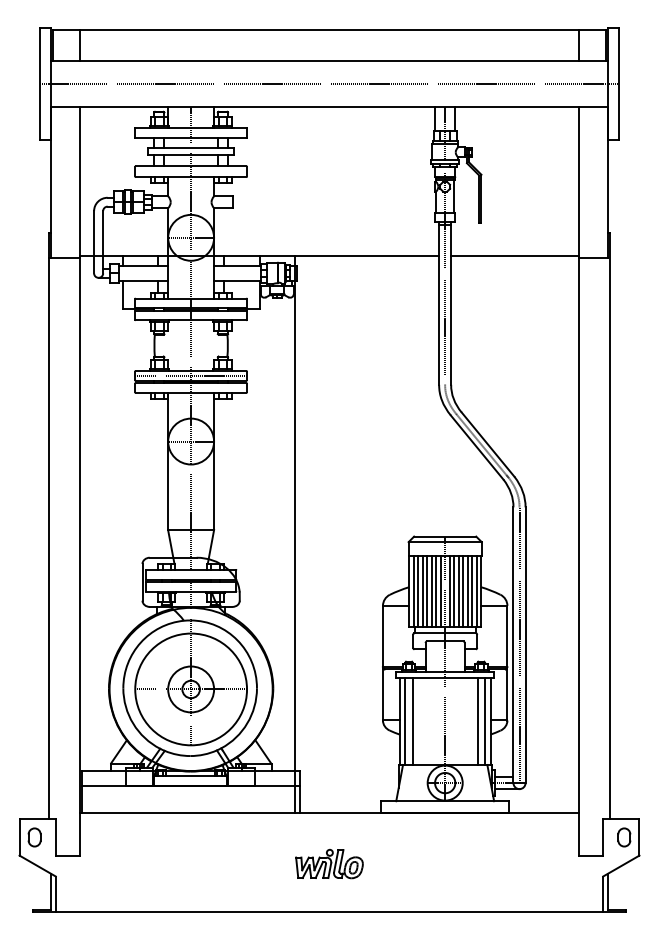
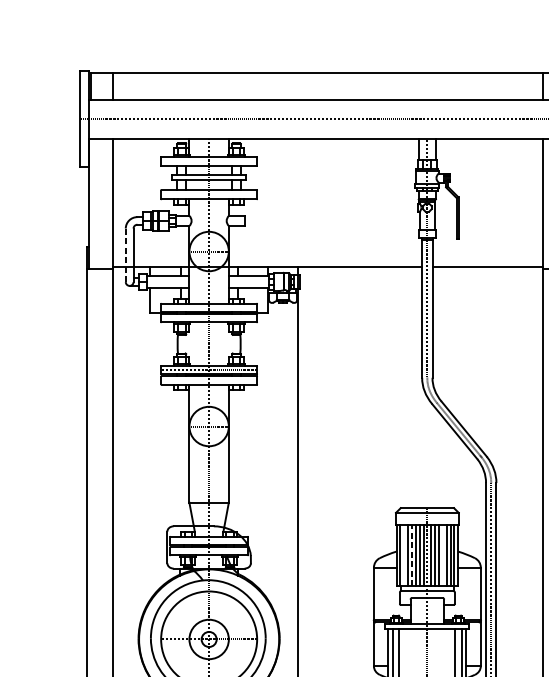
line: (94, 241) -> (126, 254), solid -> dashed
line: (418, 591) -> (404, 555), removed
line: (427, 591) -> (412, 555), solid -> dashed
line: (463, 591) -> (443, 555), removed

